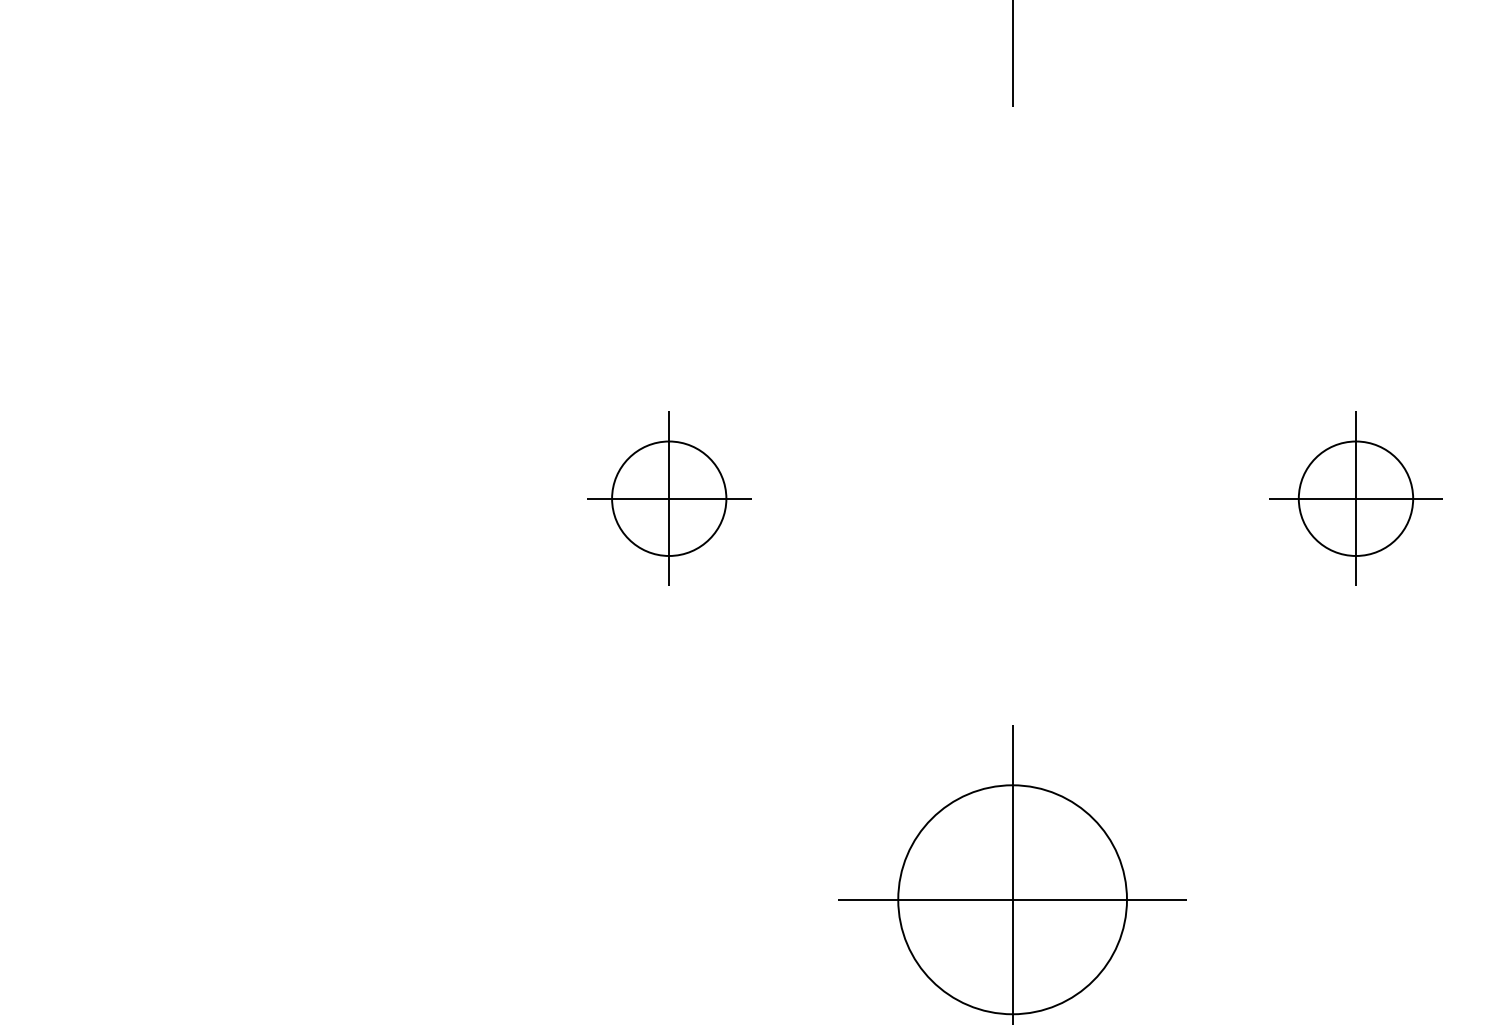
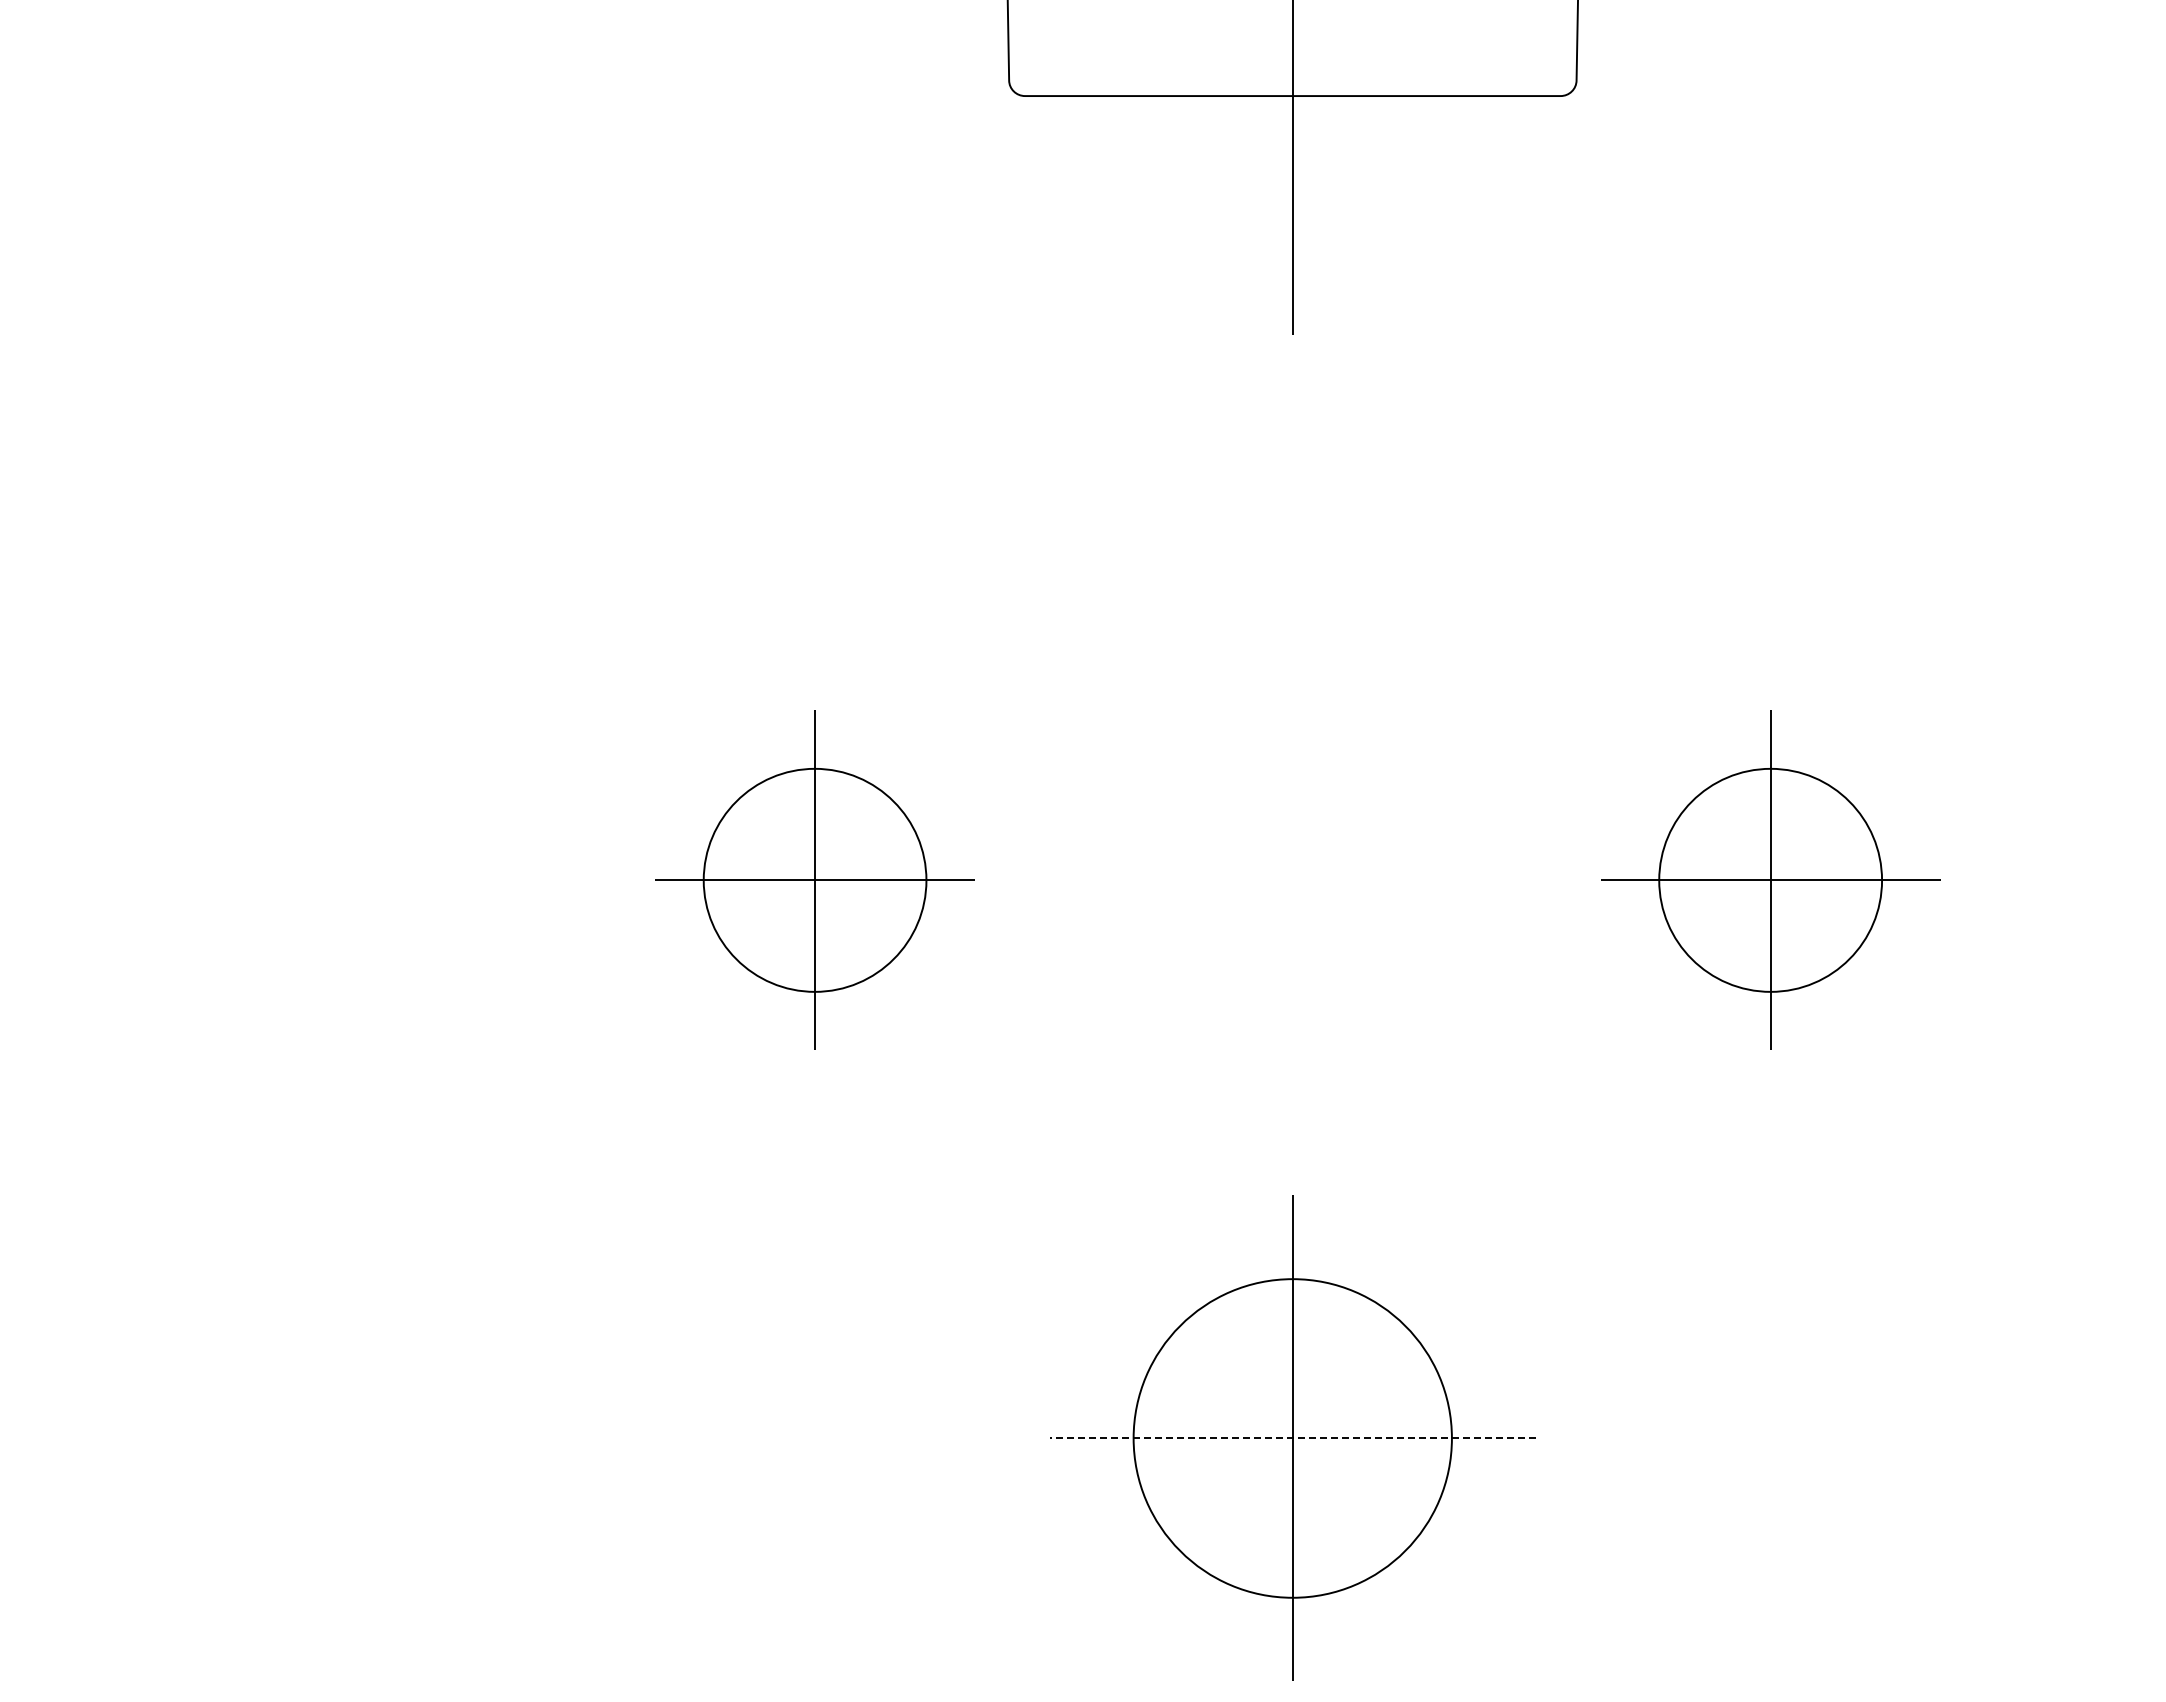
part: (668, 498) -> (814, 880), size x1.4
part: (1355, 498) -> (1770, 880), size x1.4
line: (1012, 899) -> (1292, 1438), solid -> dashed

